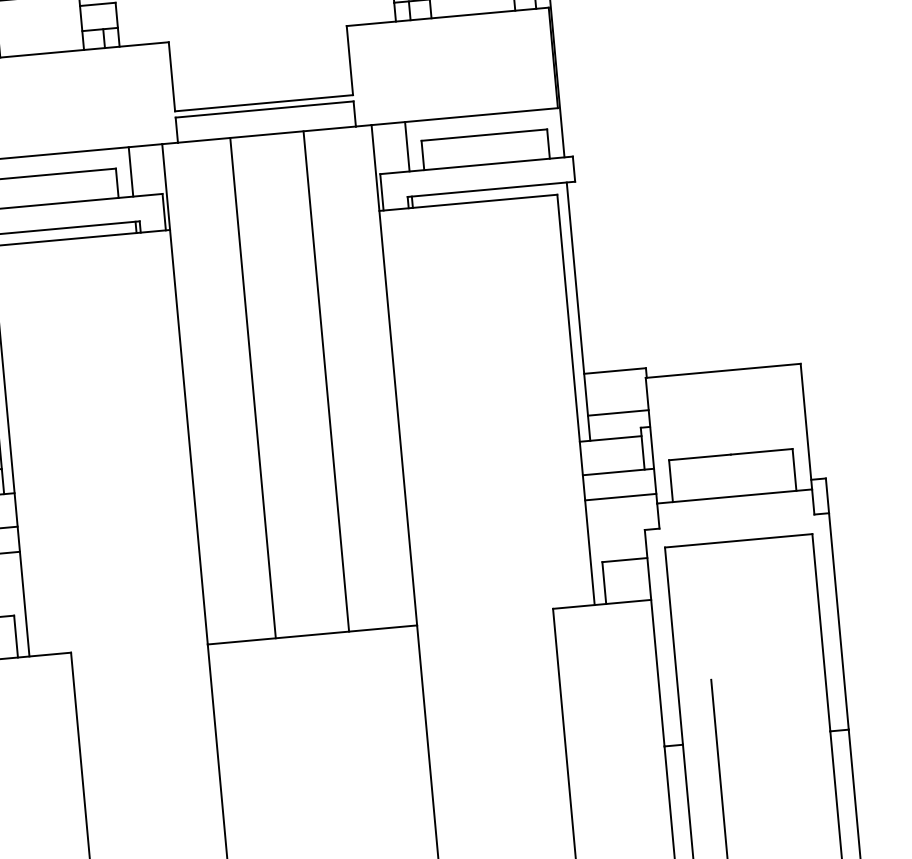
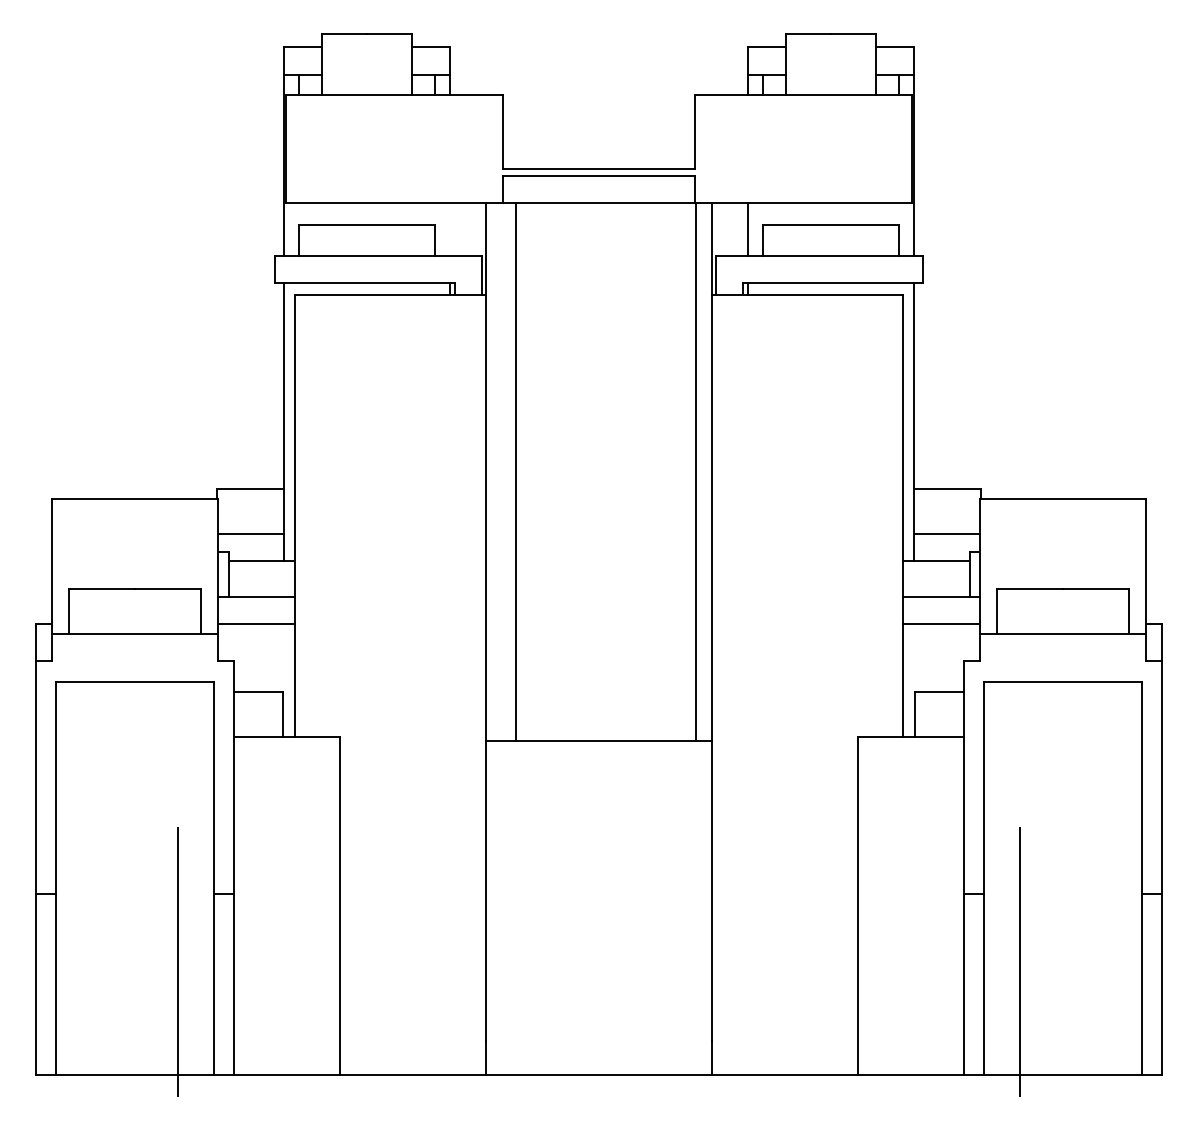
line: (131, 171) -> (450, 229), removed
line: (326, 380) -> (696, 471), moved
line: (252, 387) -> (515, 471), moved

